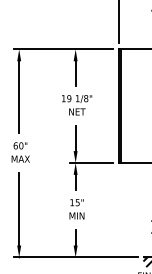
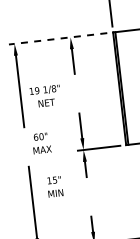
line: (63, 49) -> (58, 38), solid -> dashed
text: (77, 105) -> (46, 96), moved
text: (20, 152) -> (41, 143), moved
text: (76, 209) -> (54, 187), moved

